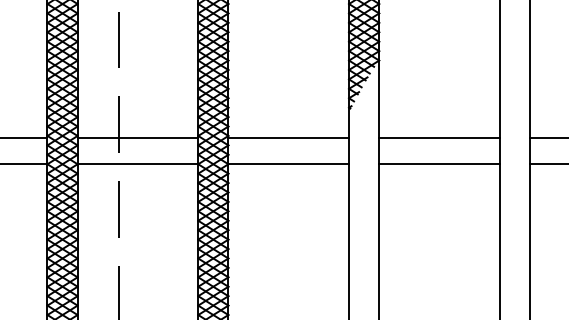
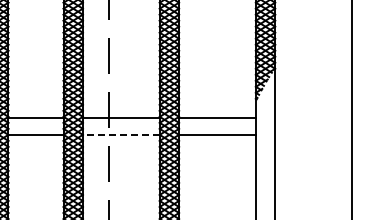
line: (439, 138) -> (313, 118), removed
line: (136, 163) -> (120, 134), solid -> dashed
line: (439, 163) -> (313, 134), removed

